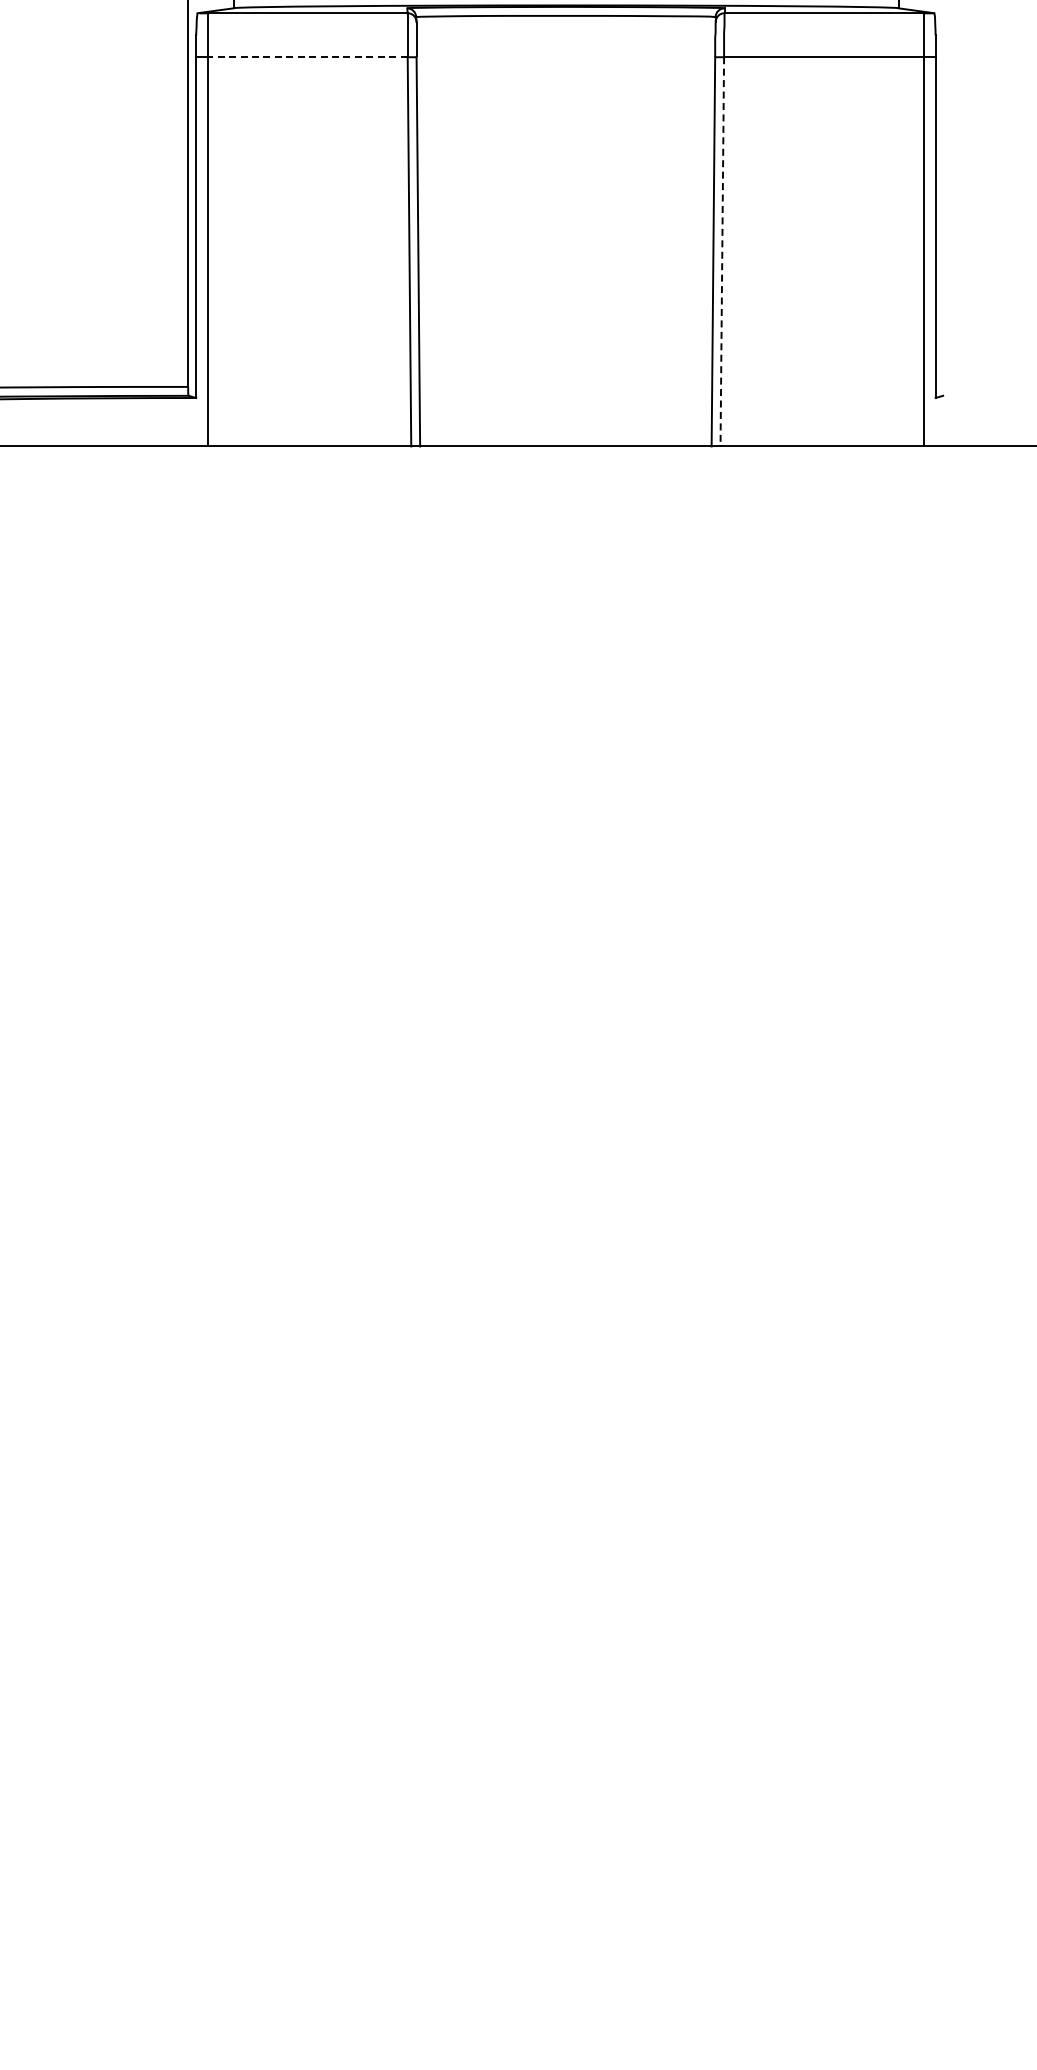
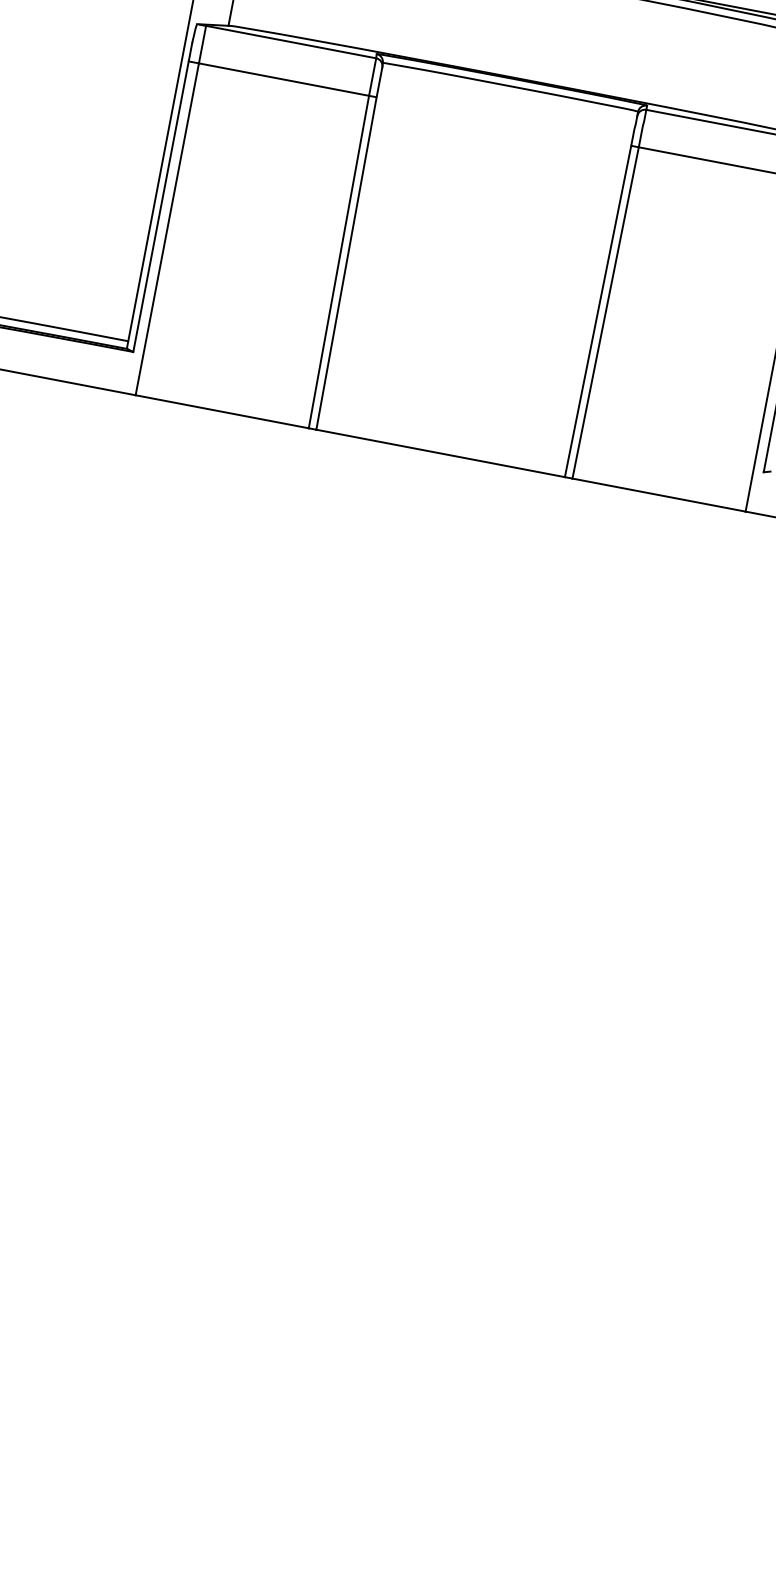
line: (307, 57) -> (283, 79), dashed -> solid
line: (722, 251) -> (605, 312), dashed -> solid

